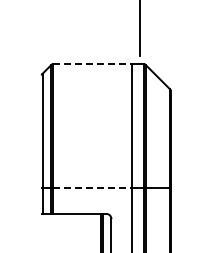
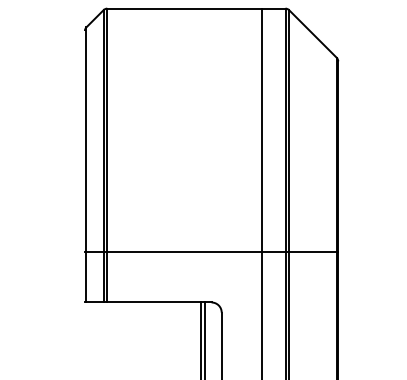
line: (93, 64) -> (186, 9), dashed -> solid
line: (93, 188) -> (186, 252), dashed -> solid

